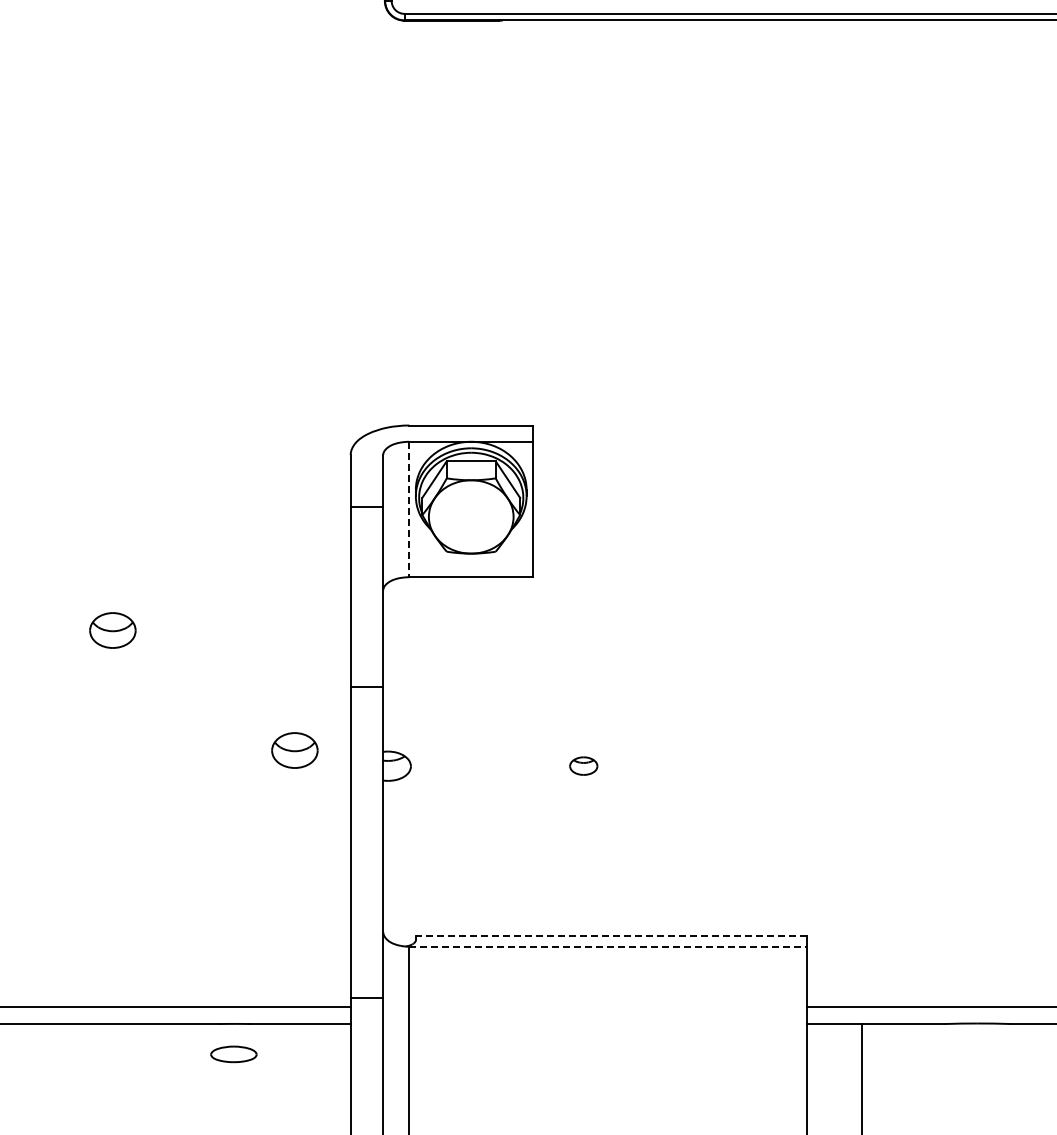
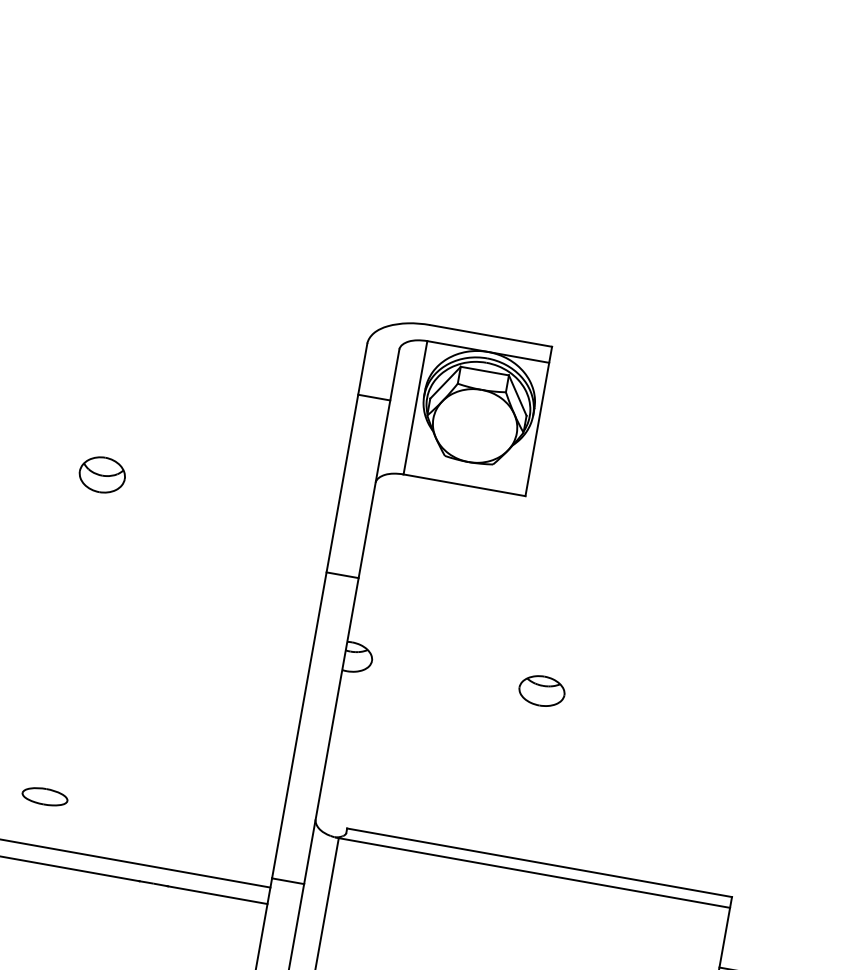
line: (409, 509) -> (415, 407), dashed -> solid
part: (294, 750) -> (260, 624), removed
part: (583, 765) -> (542, 690), size x1.67
line: (610, 935) -> (538, 862), dashed -> solid
line: (608, 946) -> (534, 872), dashed -> solid
part: (233, 1054) -> (44, 796), moved

